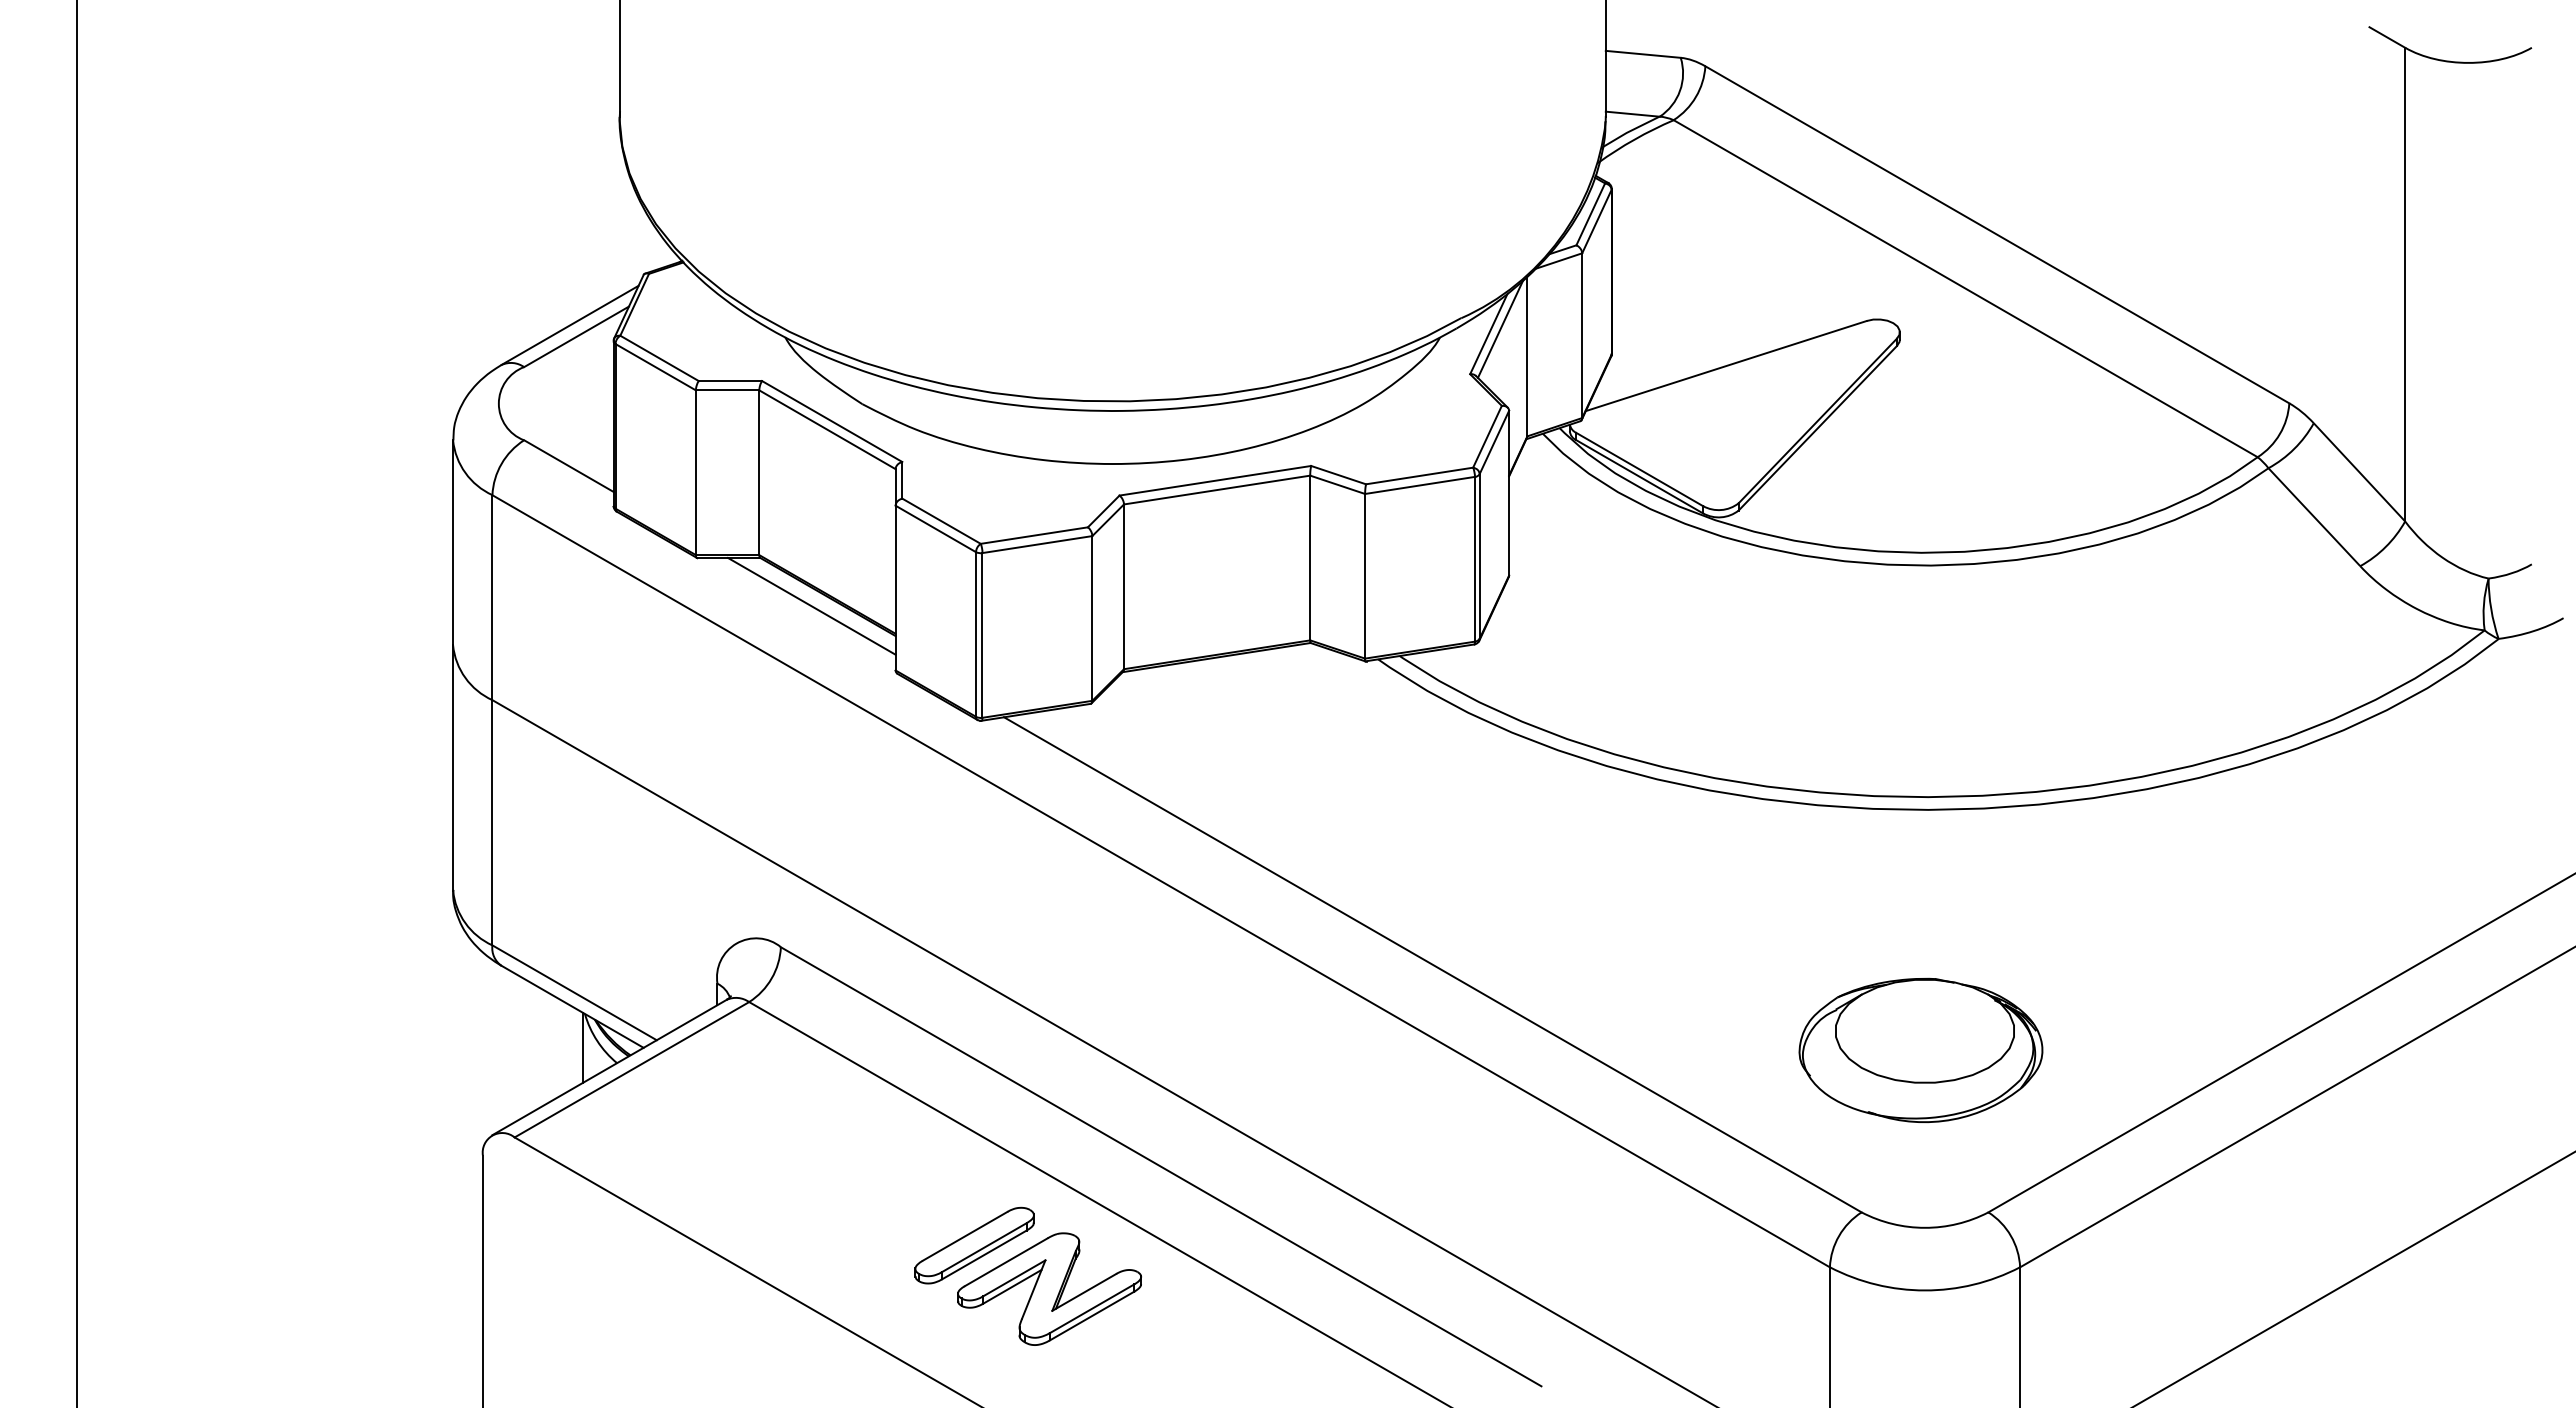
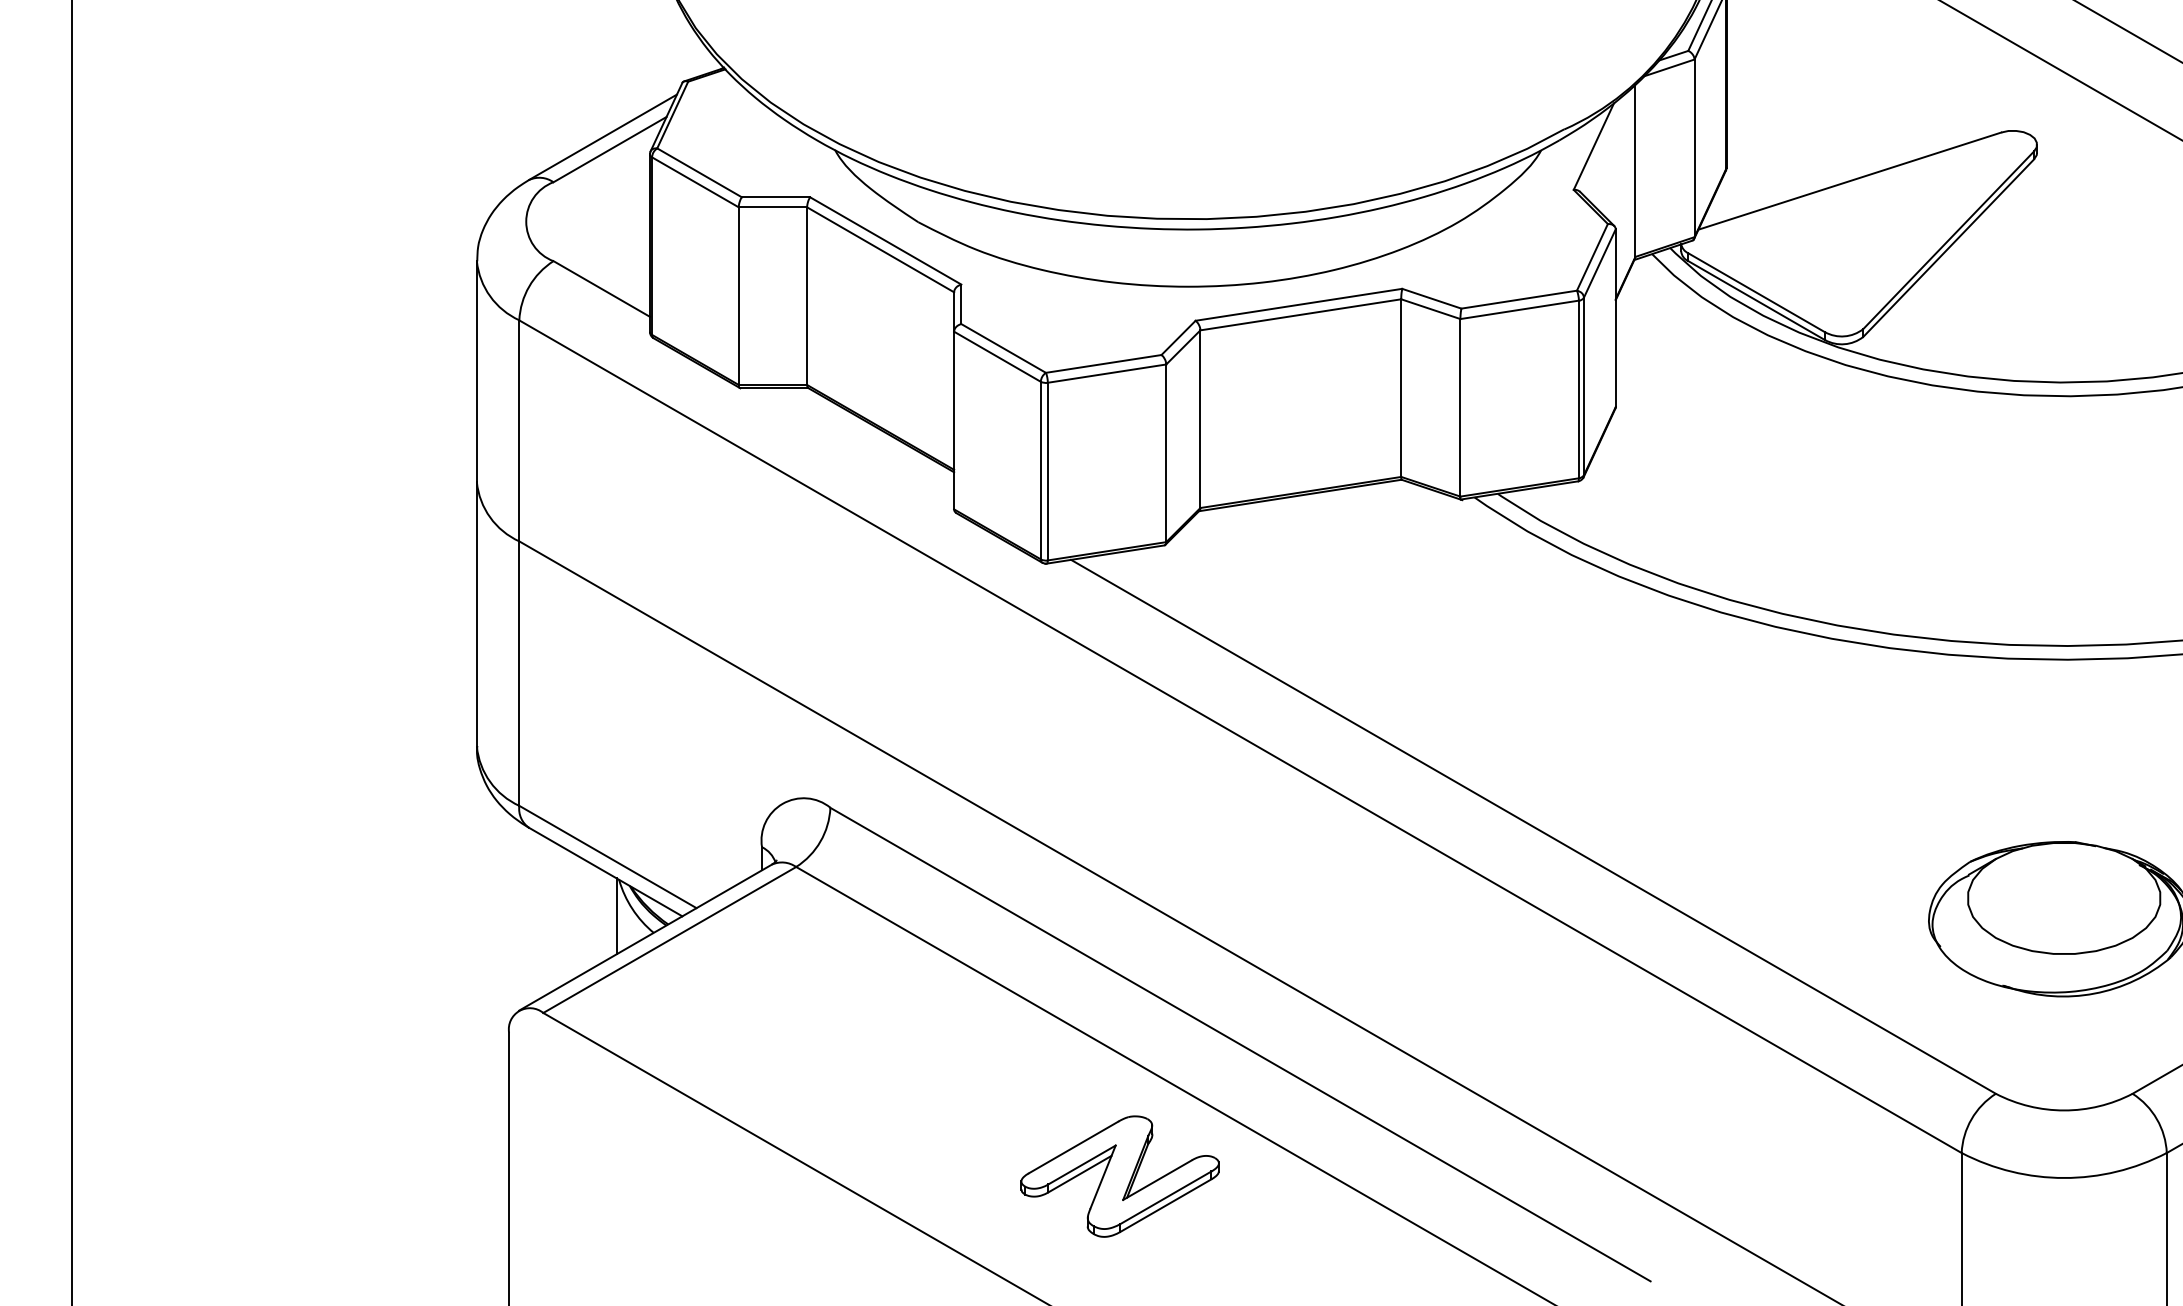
line: (1500, 328) -> (1606, 140), removed
line: (811, 605) -> (863, 439), removed
part: (974, 1245) -> (1039, 1129), removed

